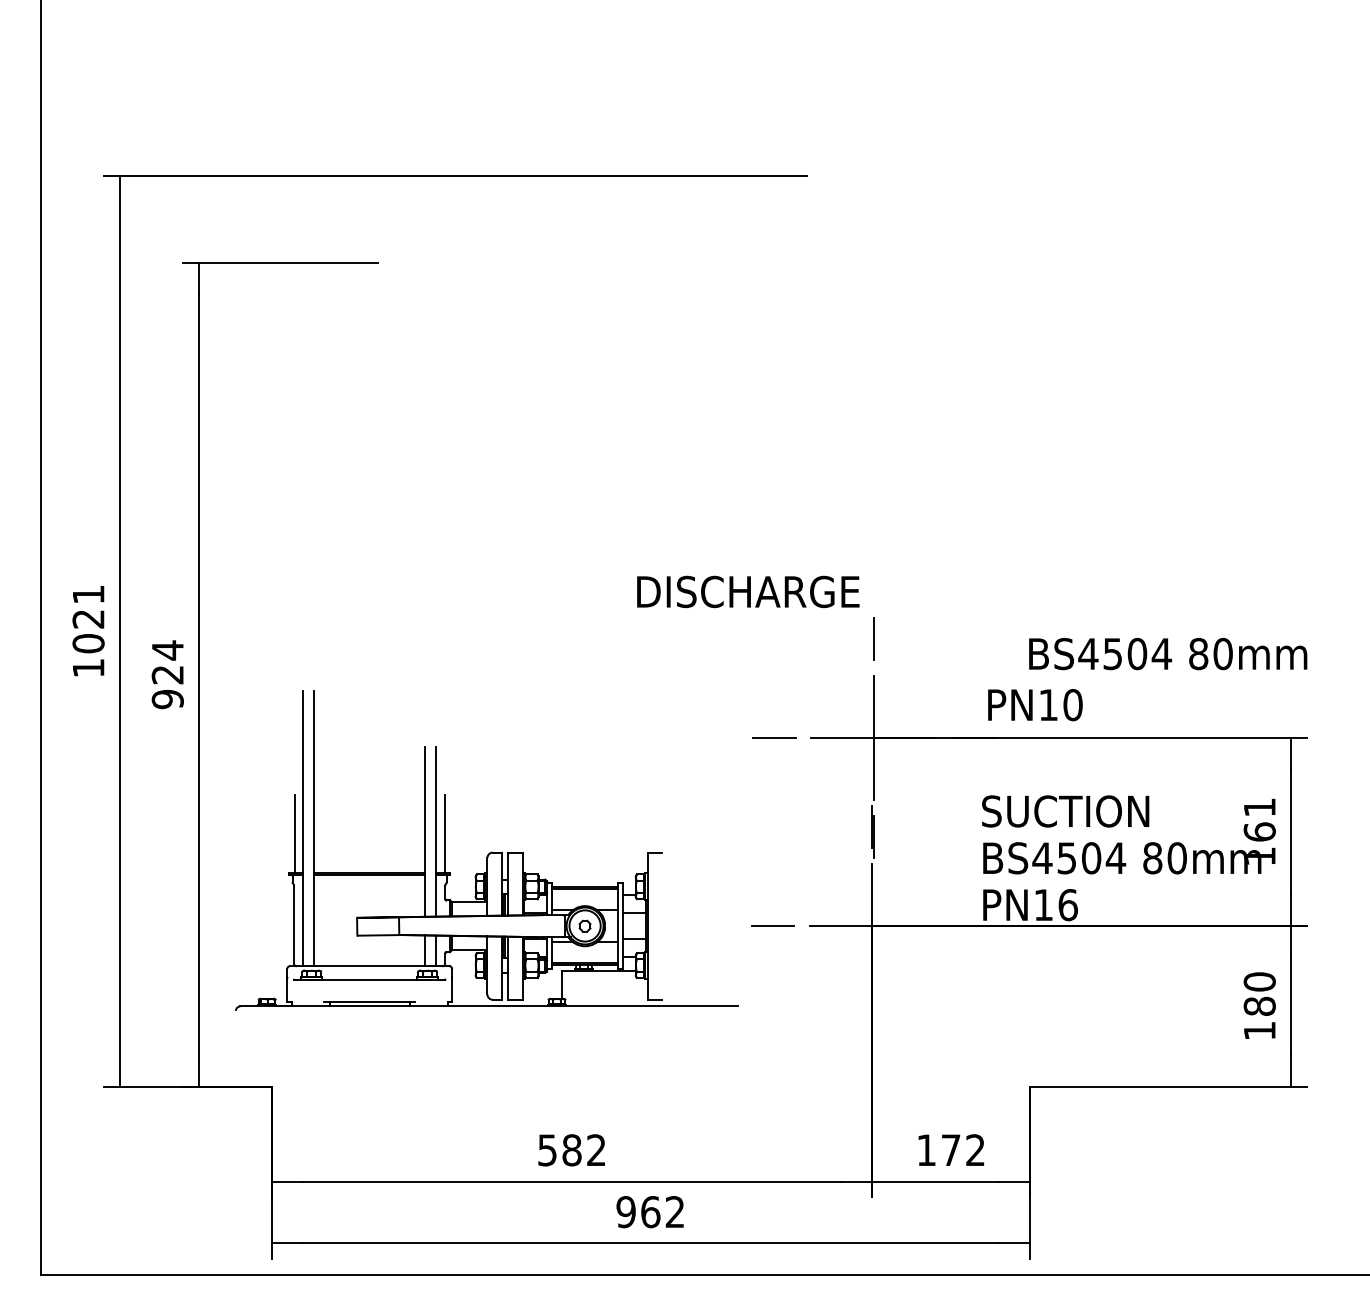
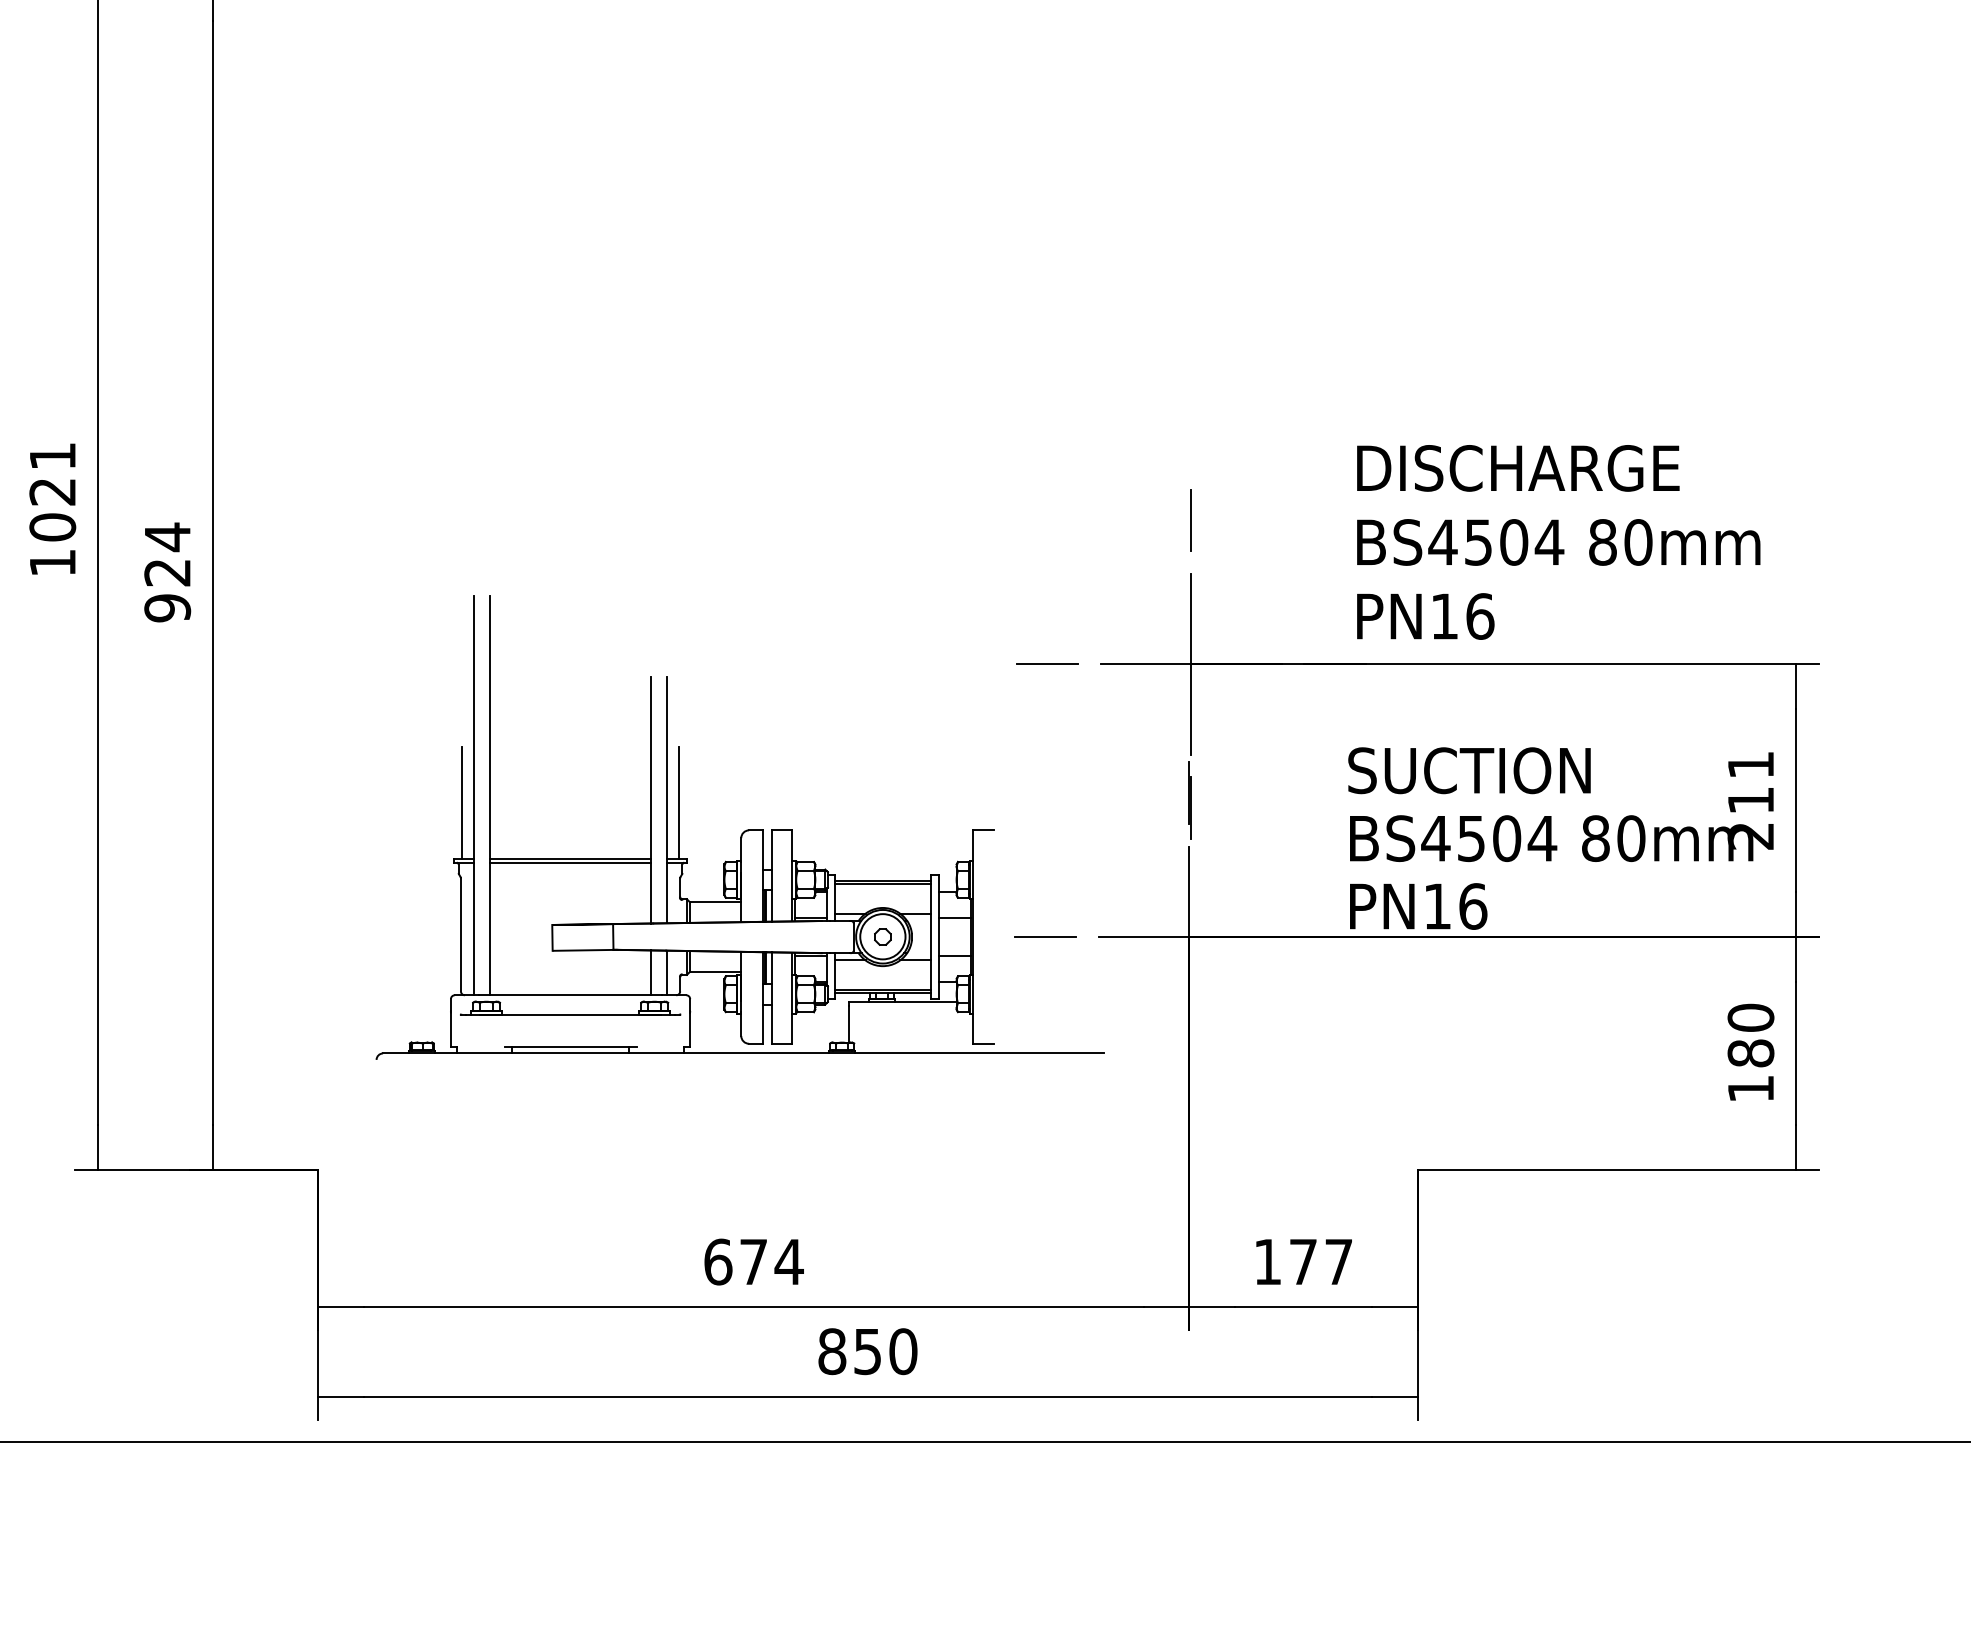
text: (748, 591) -> (1518, 467), moved
text: (1168, 654) -> (1559, 543), moved
text: (1072, 705) -> (1479, 617), PN10 -> PN16
text: (1259, 843) -> (1750, 817), 161 -> 211
part: (486, 850) -> (739, 827), moved
text: (975, 1149) -> (1338, 1260), 172 -> 177
text: (572, 1150) -> (754, 1262), 582 -> 674
text: (650, 1212) -> (867, 1352), 962 -> 850

